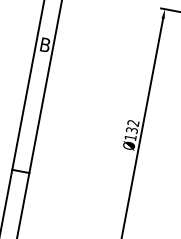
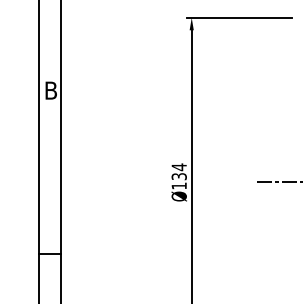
text: (132, 123) -> (178, 167), Ø132 -> Ø134

